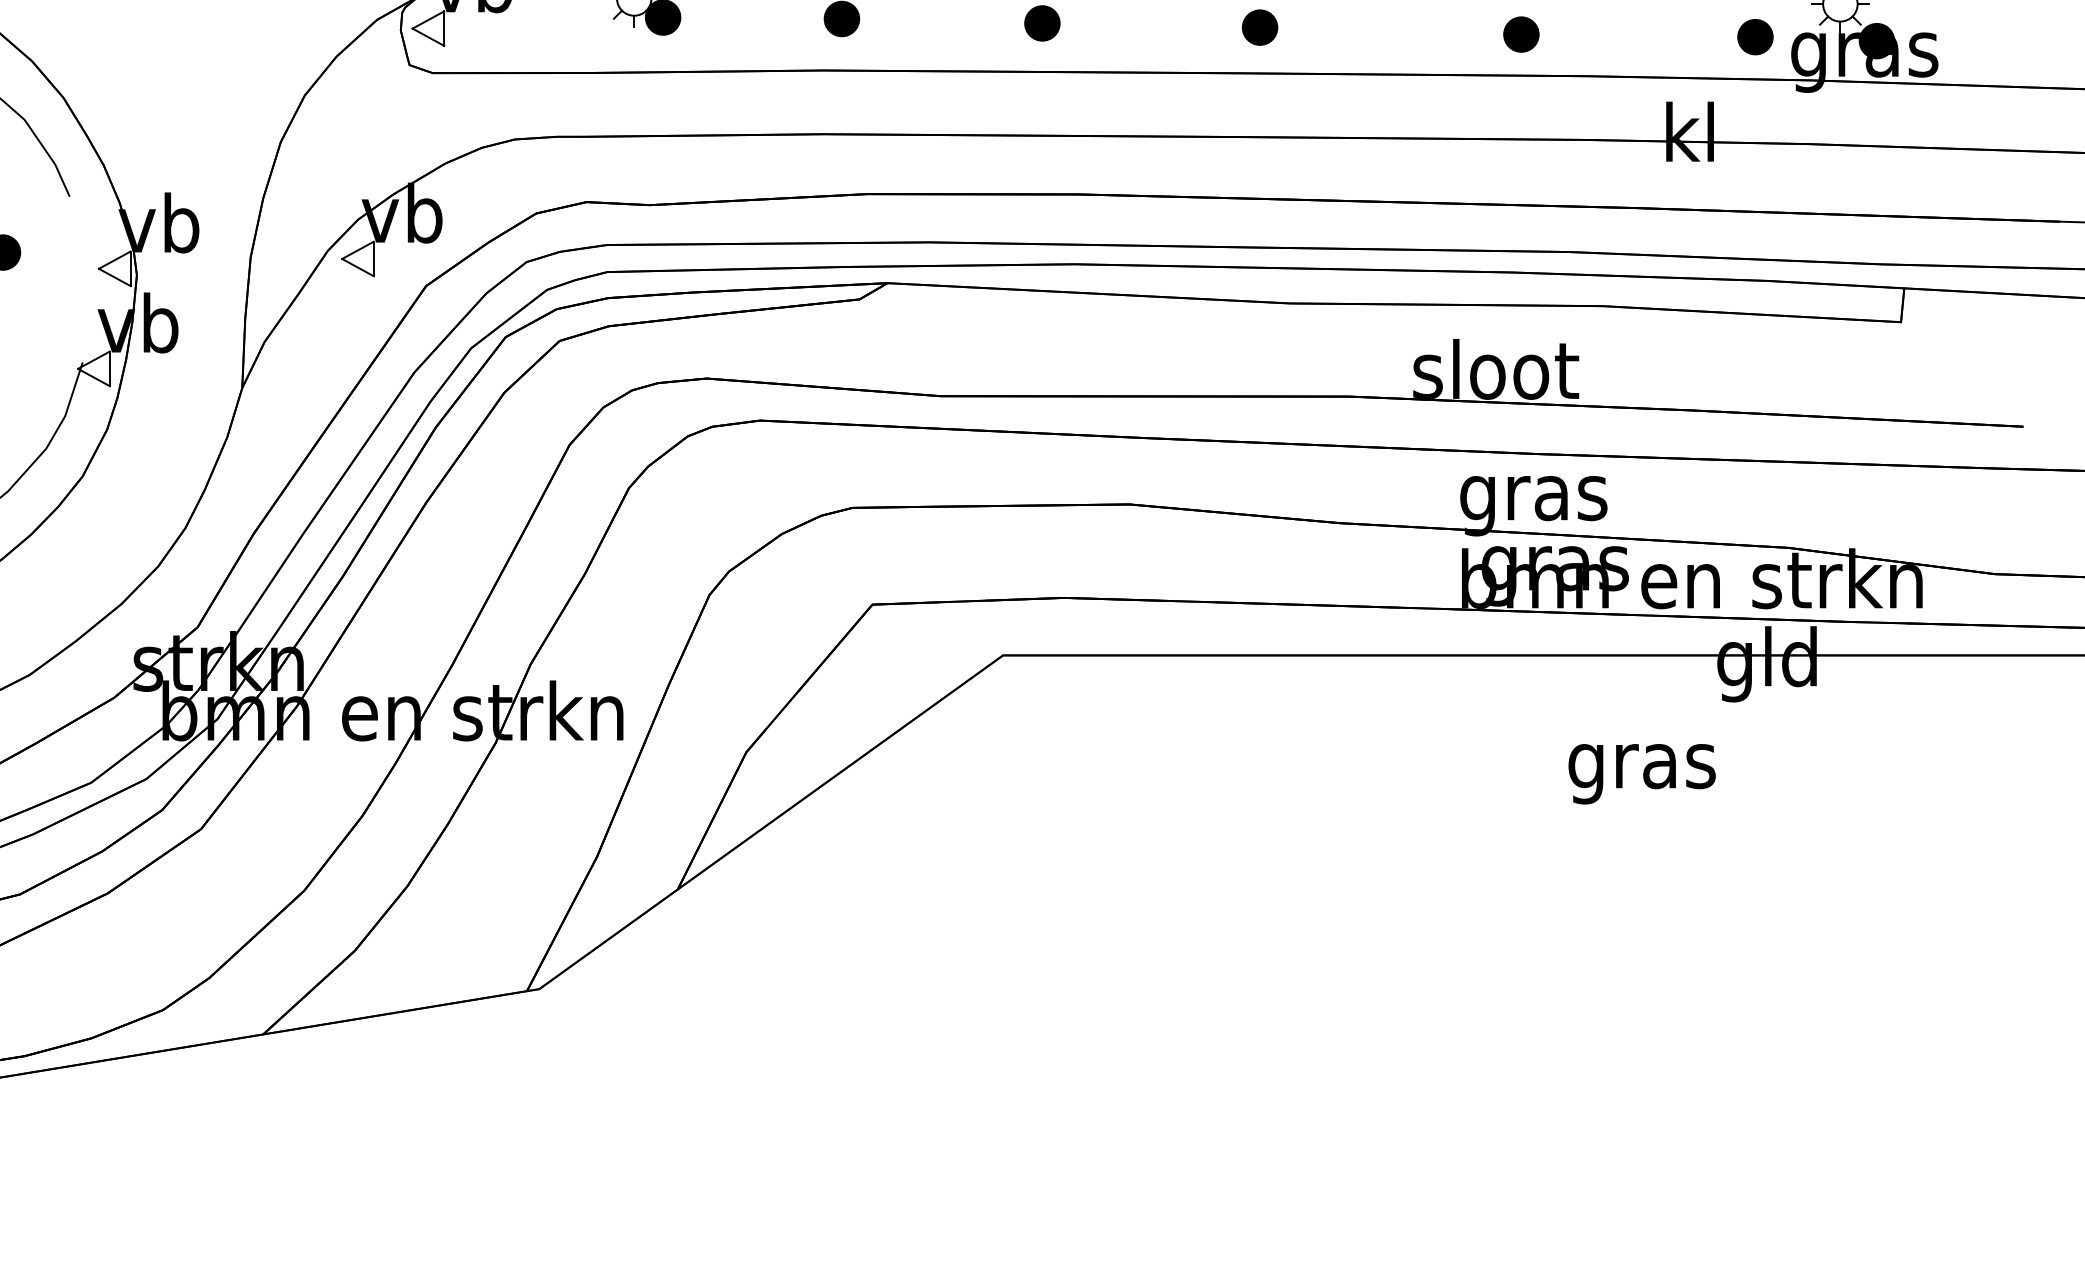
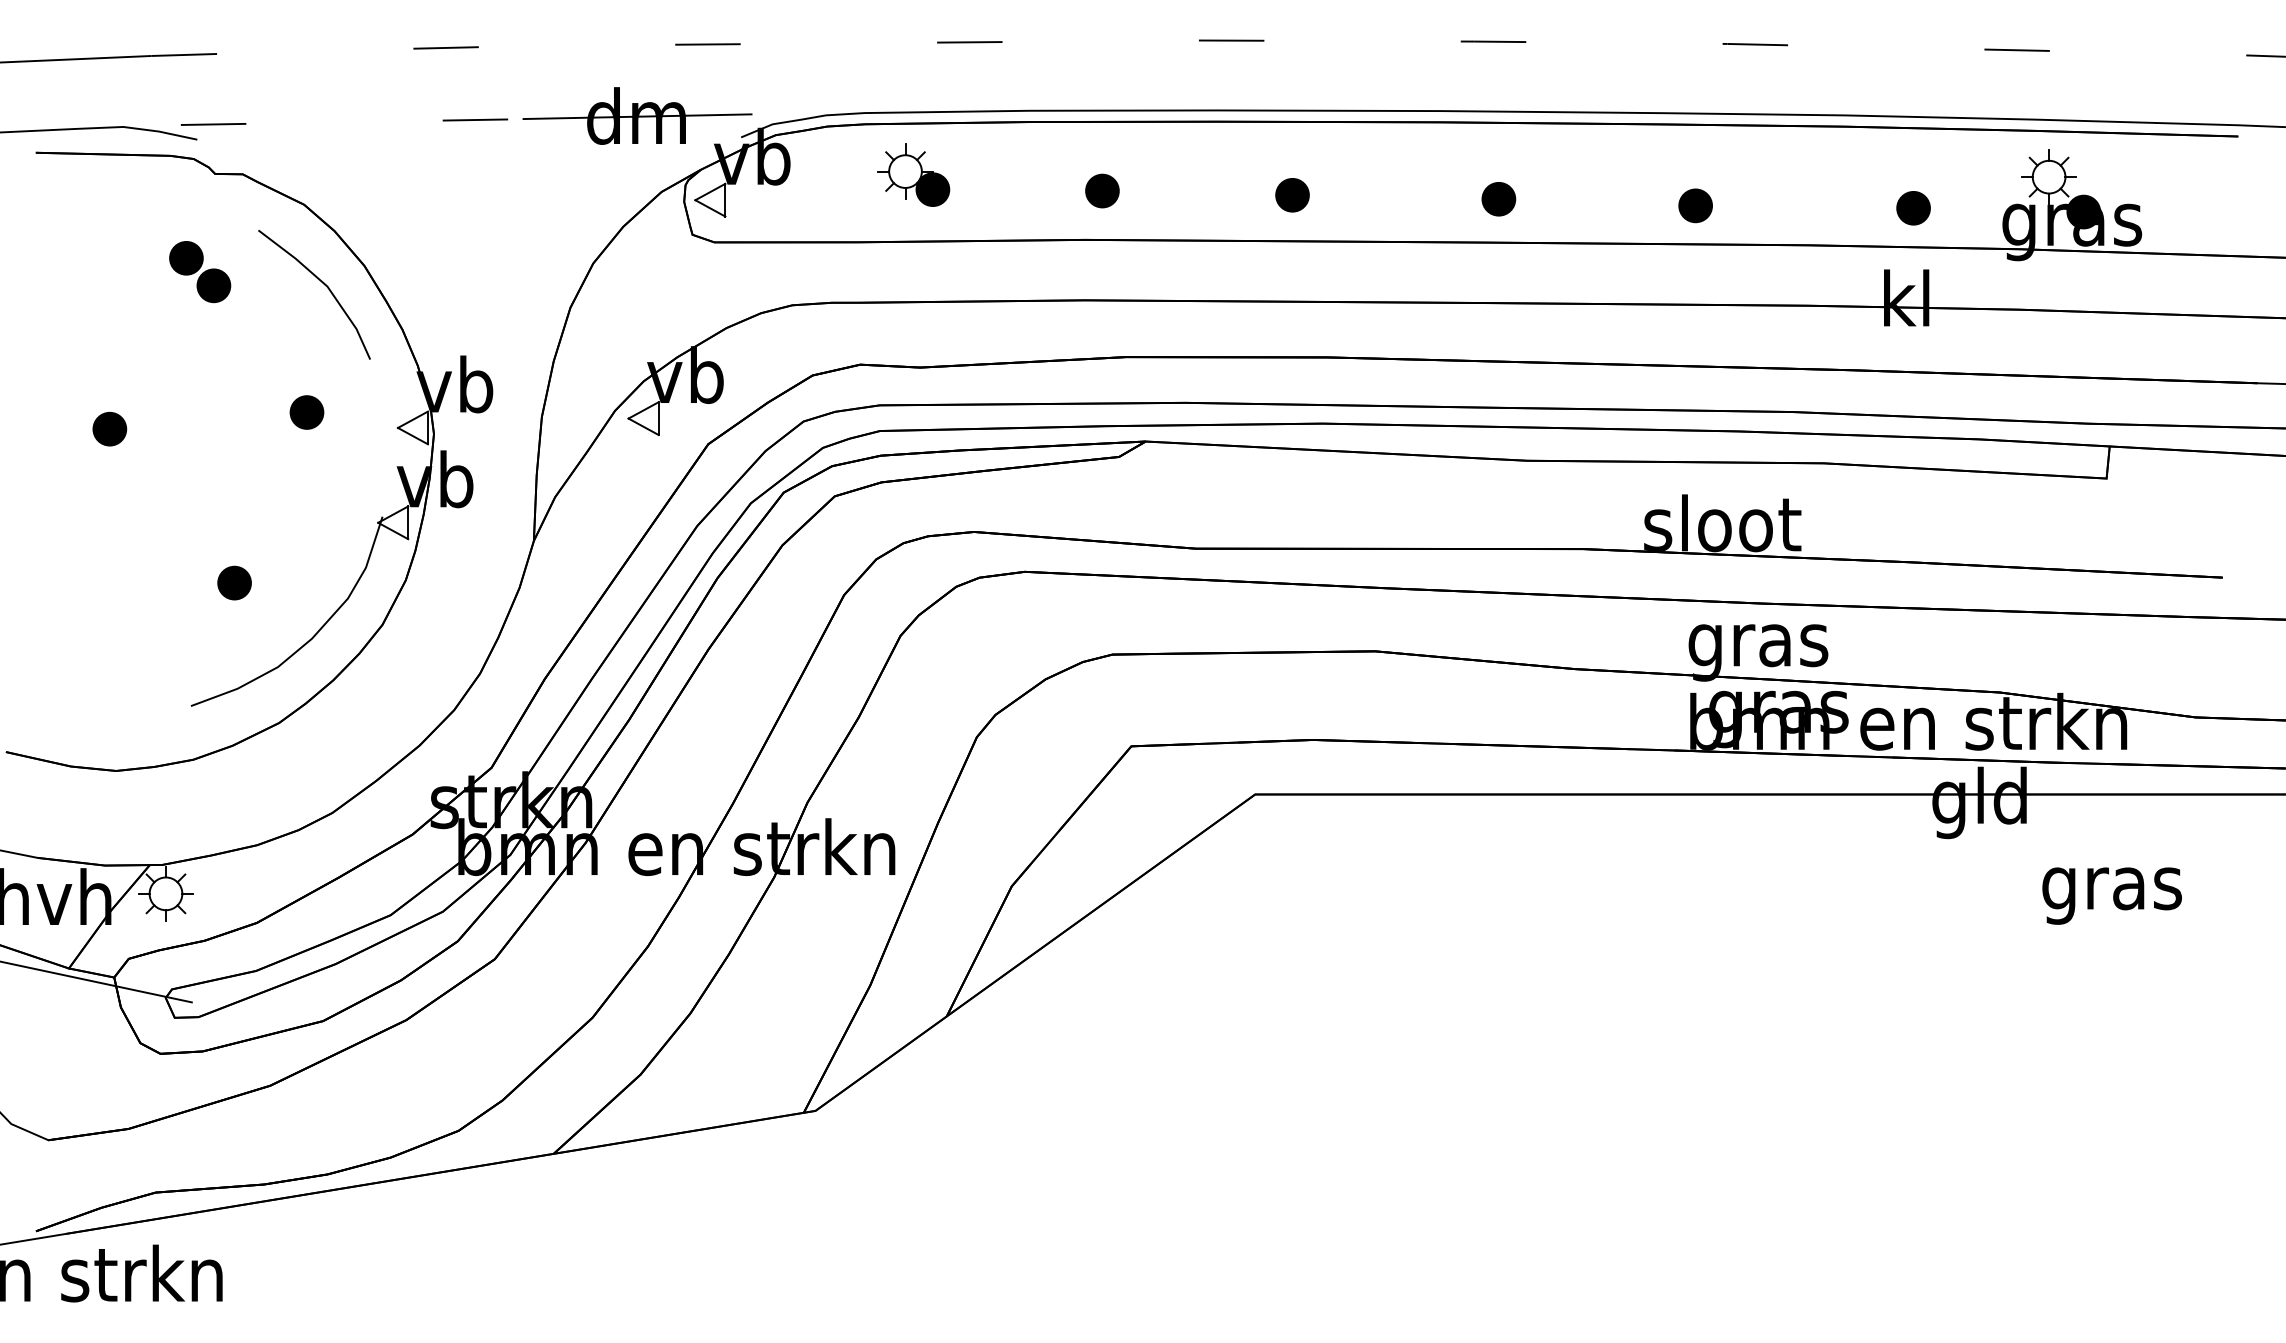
part: (1521, 34) -> (1695, 205), moved
part: (1755, 37) -> (1913, 208), moved
text: (1641, 773) -> (2111, 895), moved

